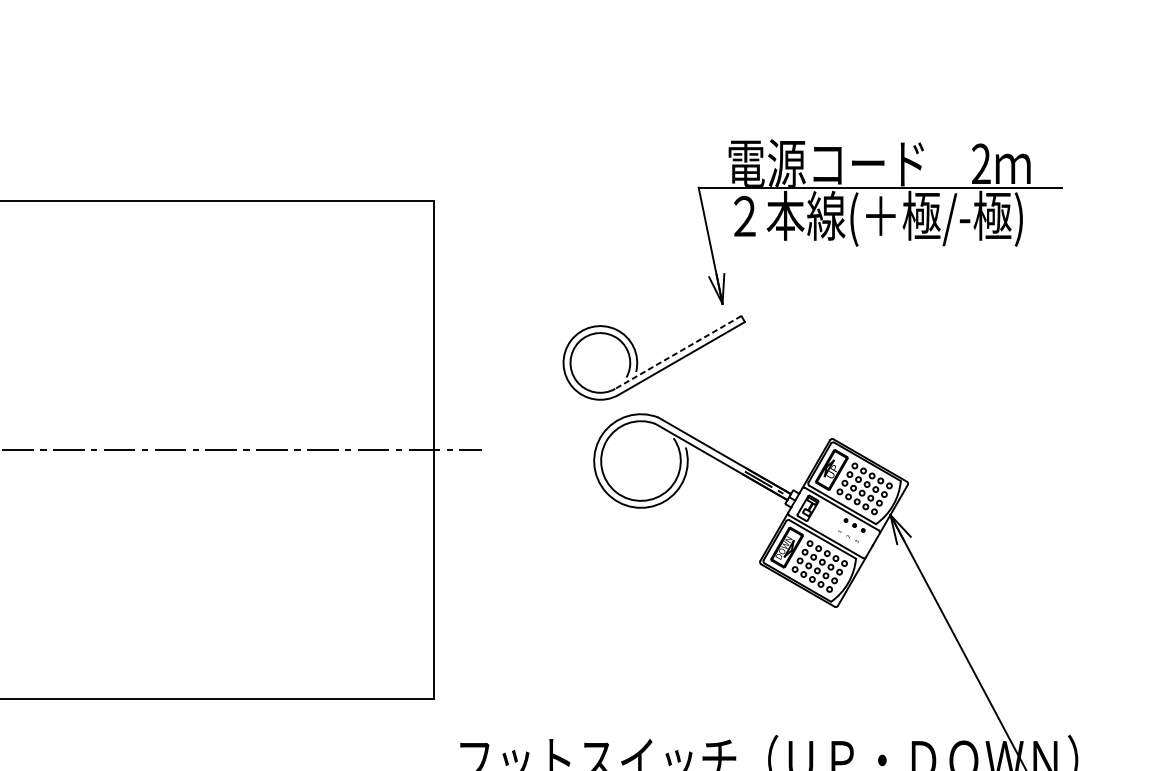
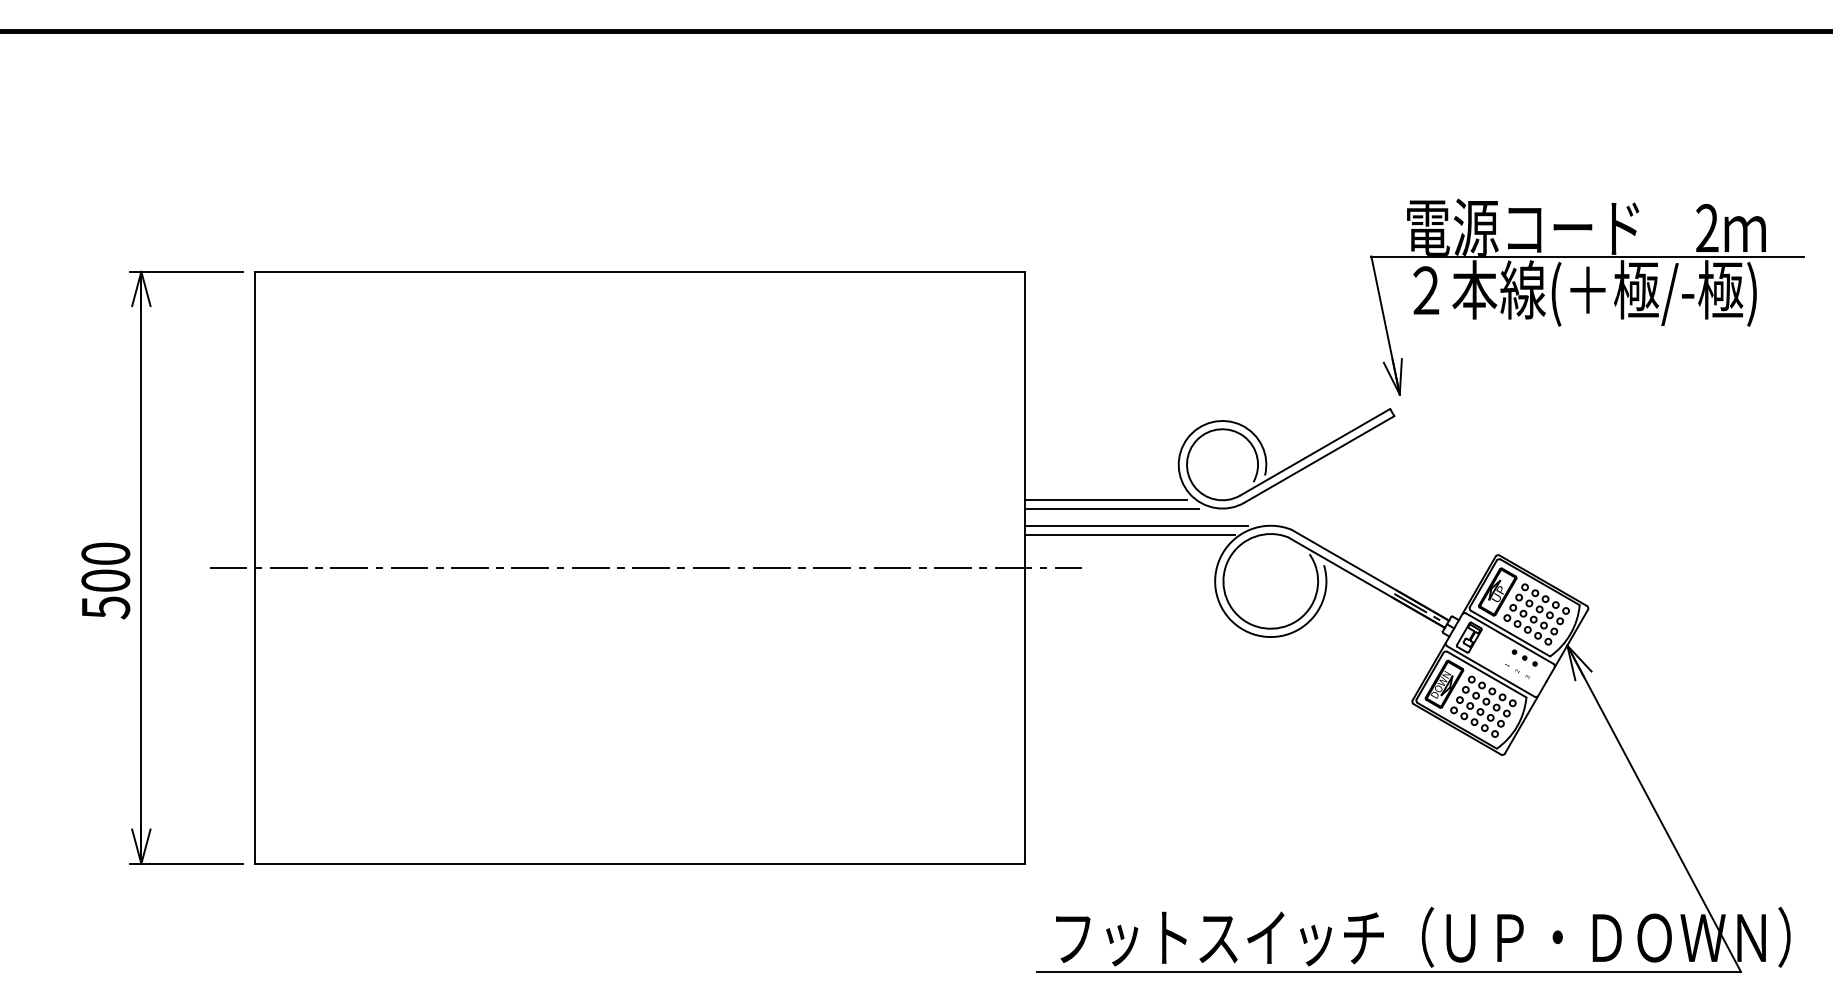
part: (880, 221) -> (1587, 296), moved
line: (678, 352) -> (1315, 452), dashed -> solid
line: (501, 392) -> (1105, 500), added
line: (506, 399) -> (1111, 508), added
line: (527, 414) -> (1135, 526), added
line: (522, 421) -> (1129, 534), added

